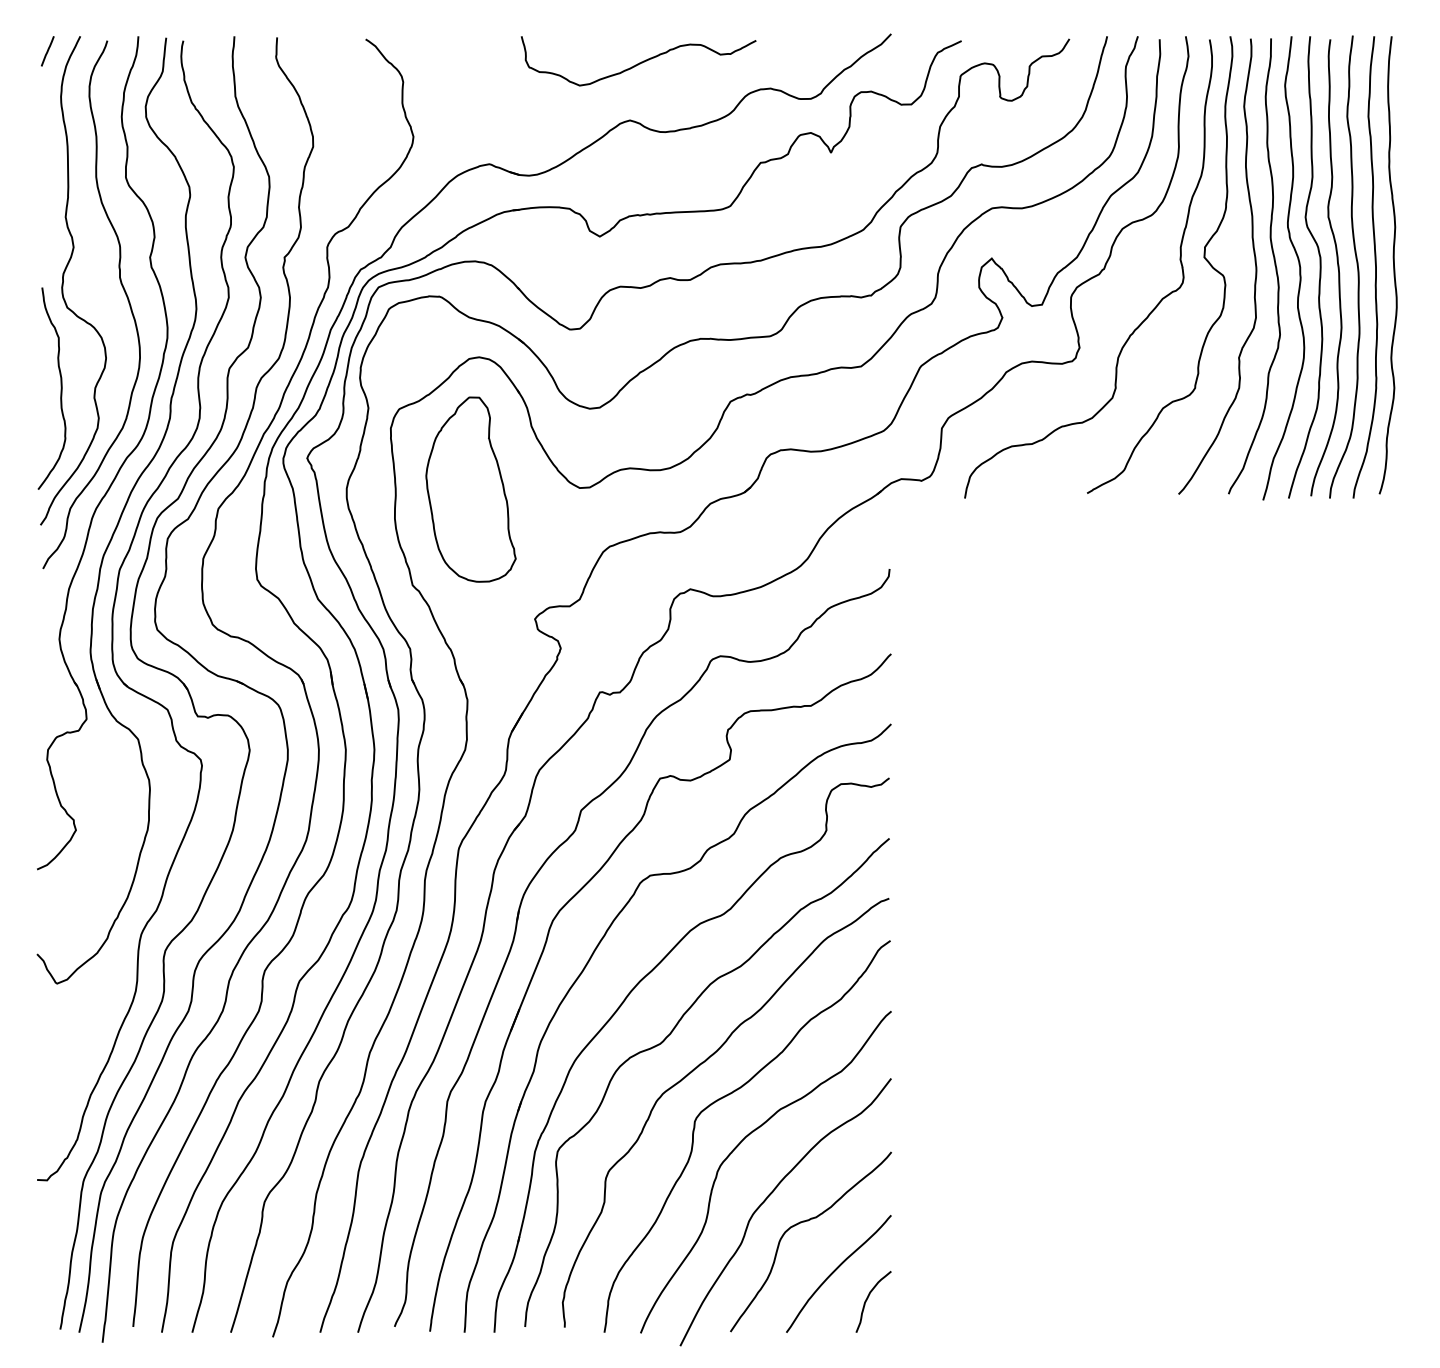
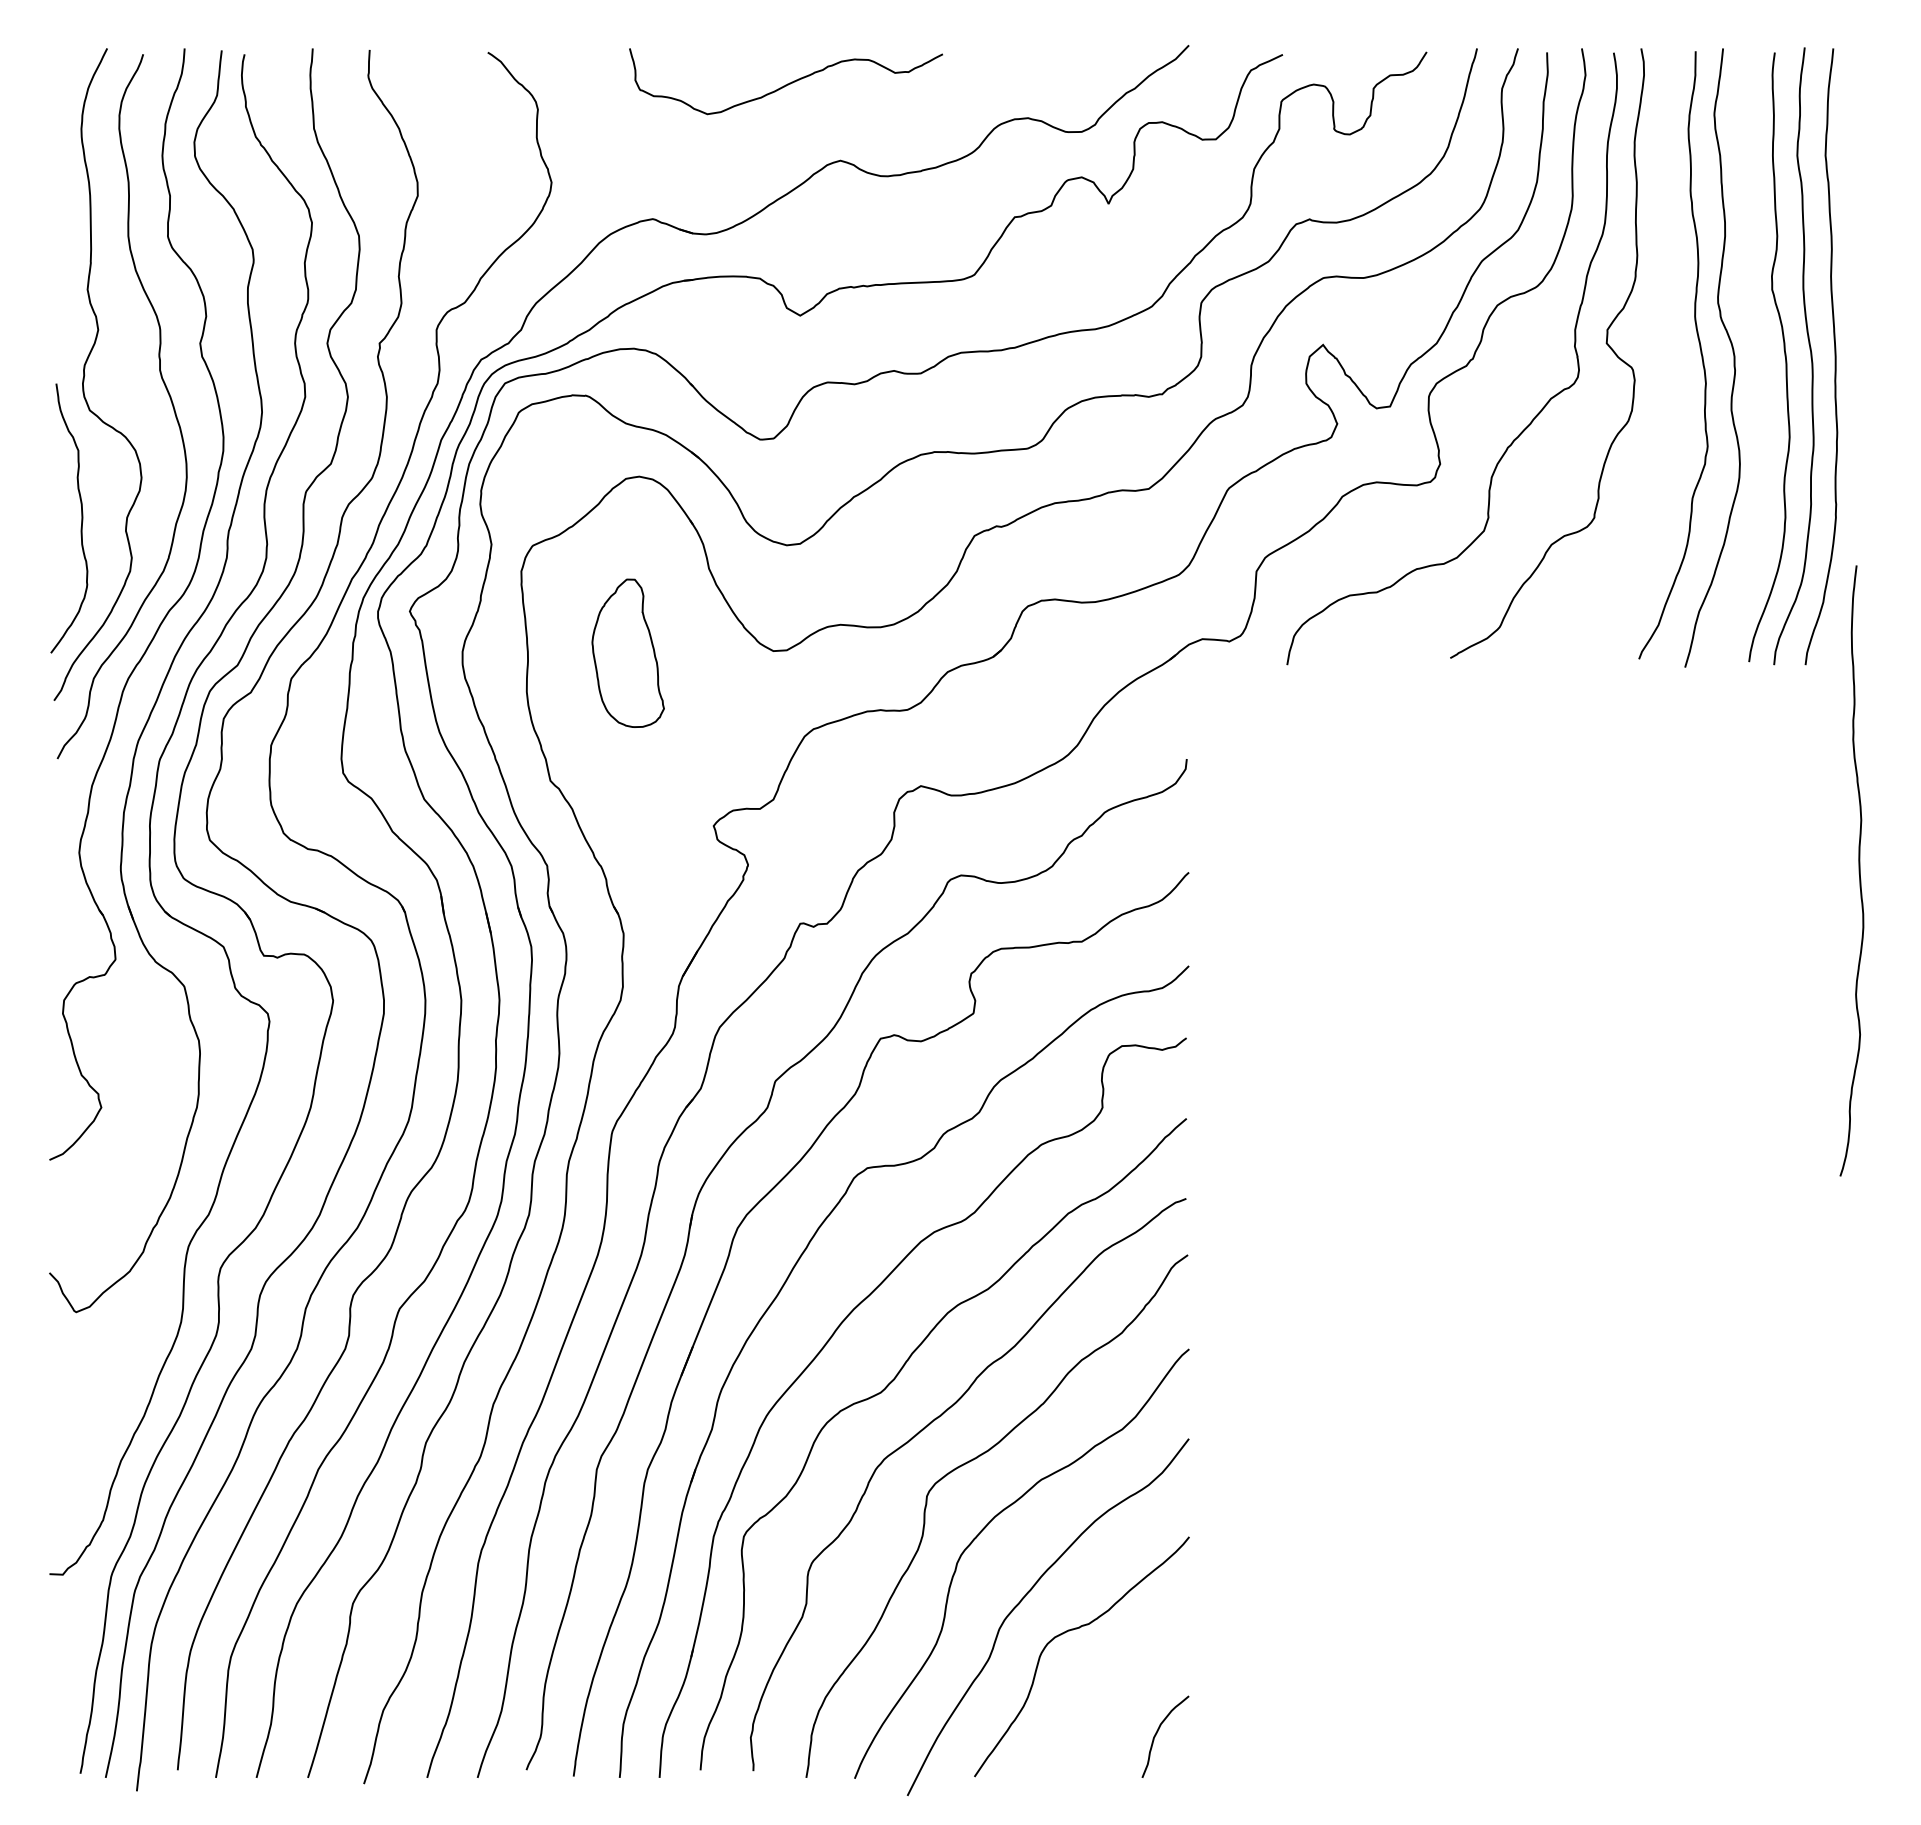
line: (47, 51) -> (63, 68), removed
curve: (639, 62) -> (787, 83), moved
curve: (1254, 258) -> (1673, 345), removed
curve: (1393, 264) -> (1858, 870), moved
curve: (1319, 265) -> (1760, 354), removed
part: (470, 489) -> (627, 653), size x0.6
curve: (835, 1270) -> (1114, 1695), removed

